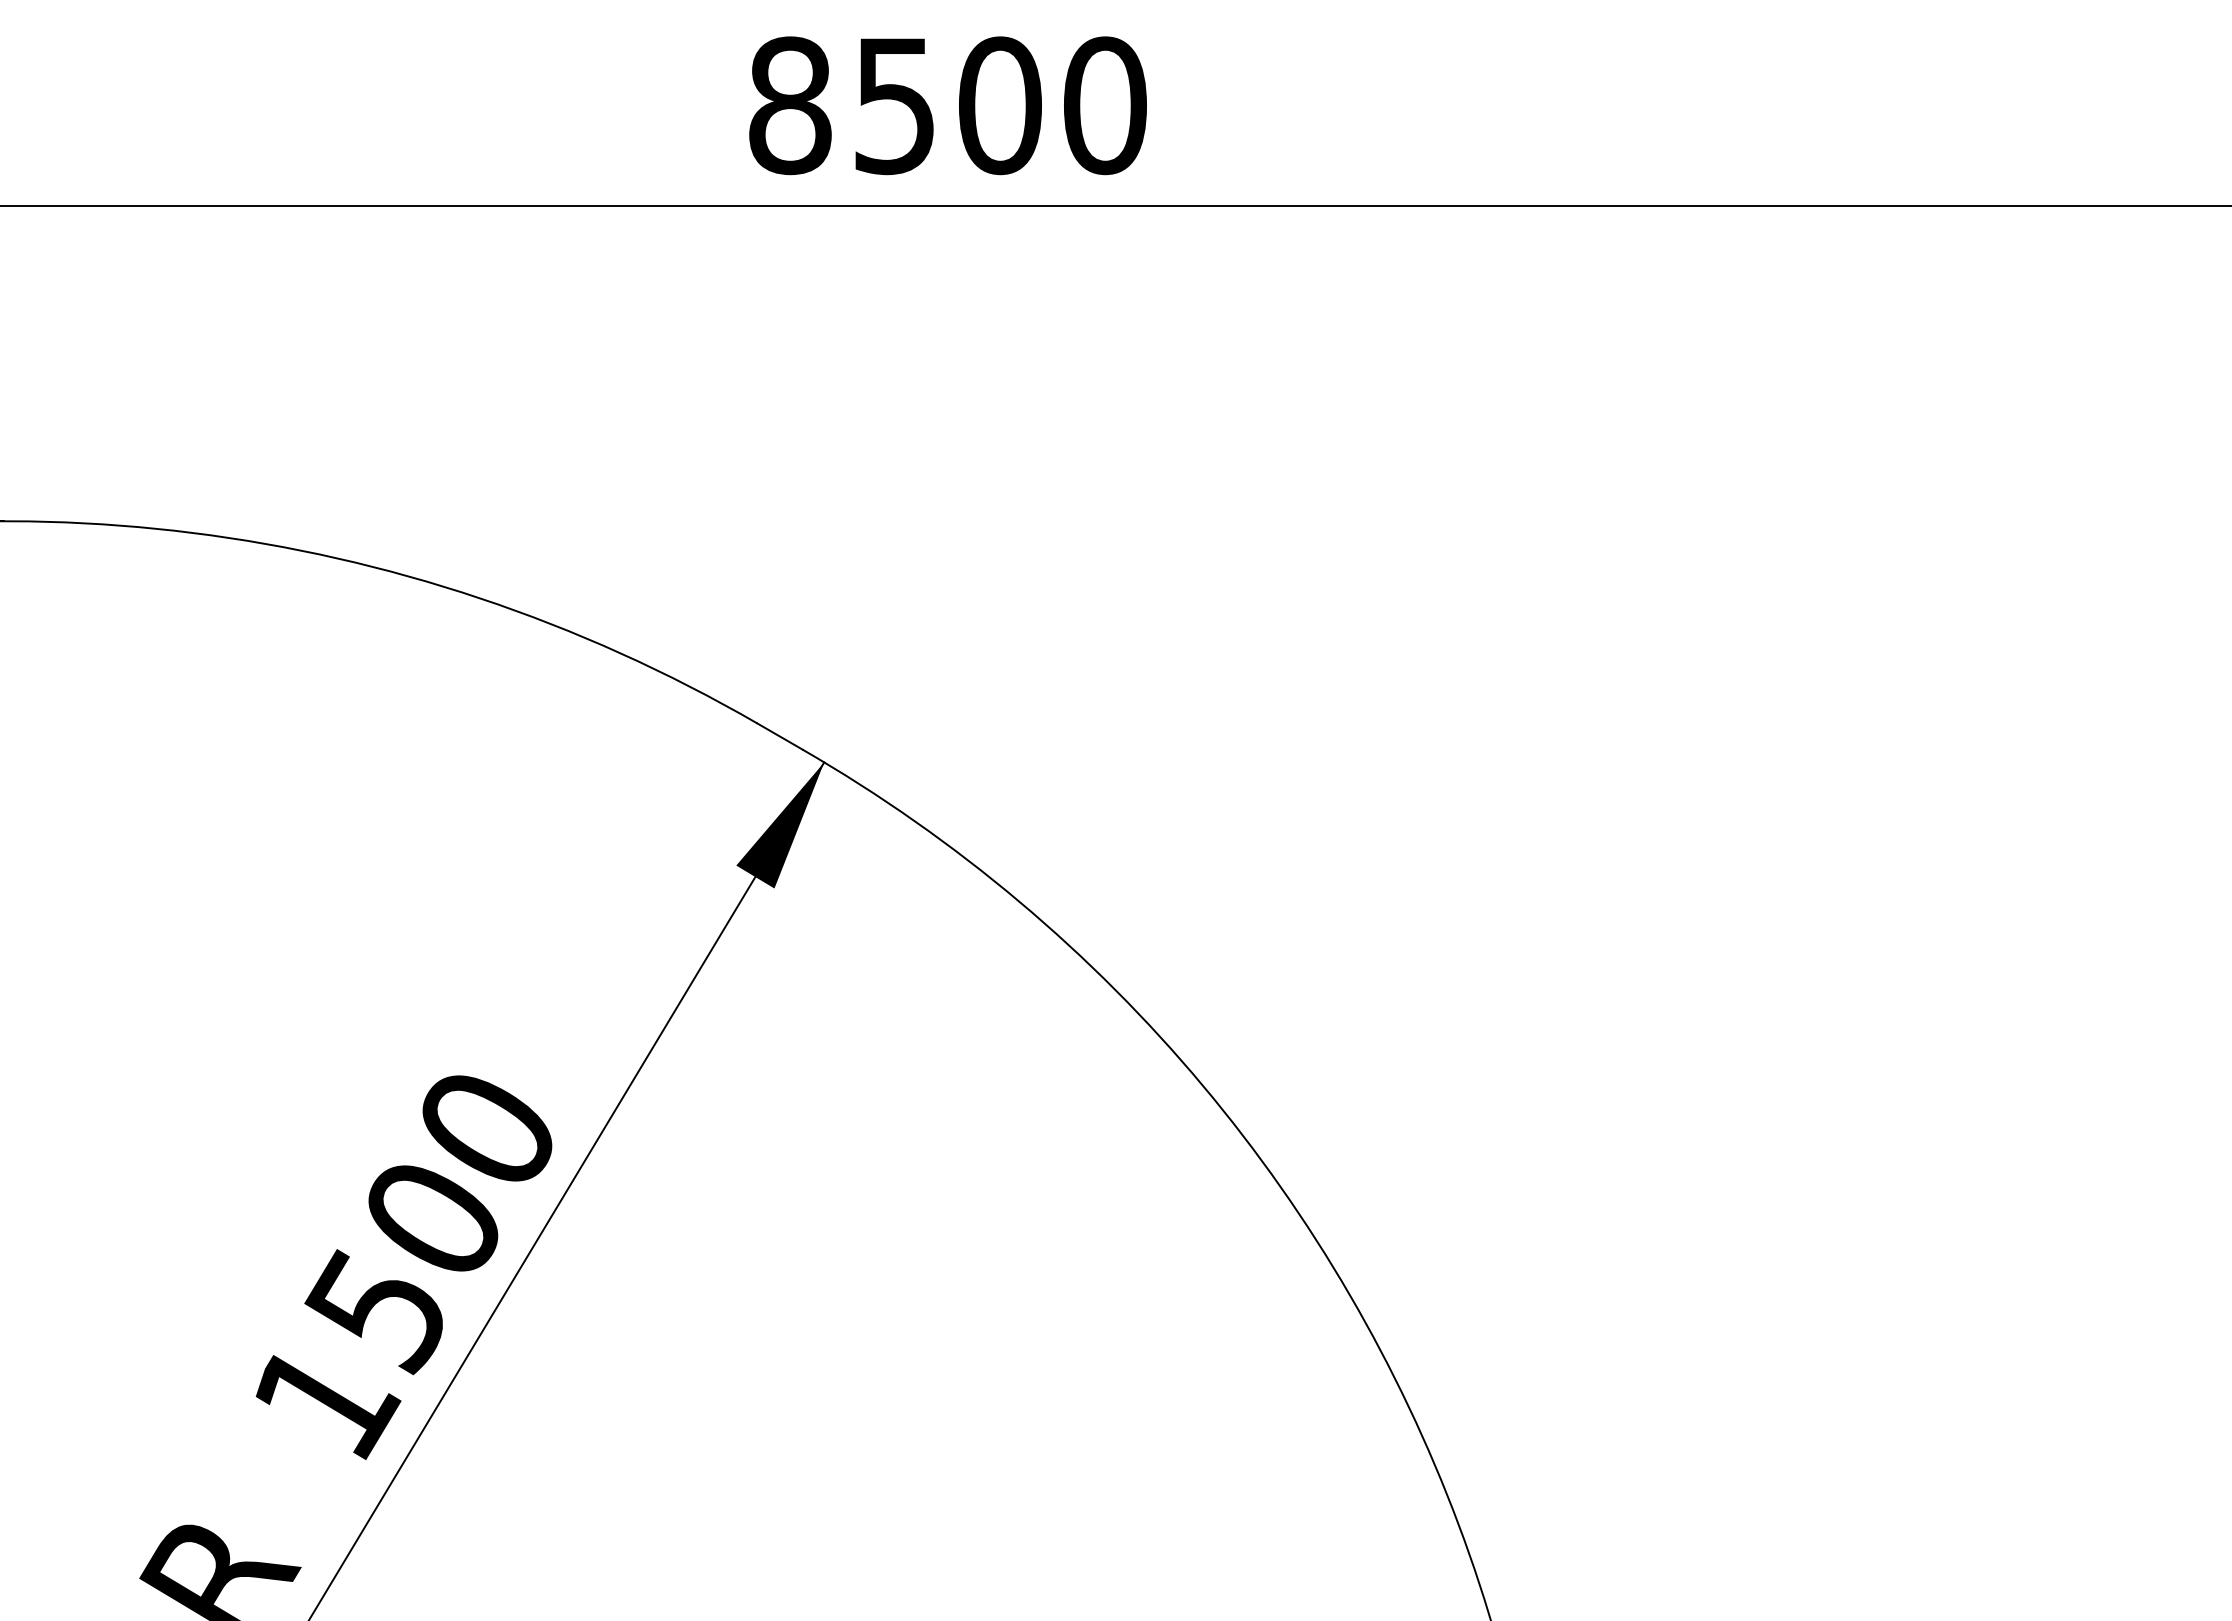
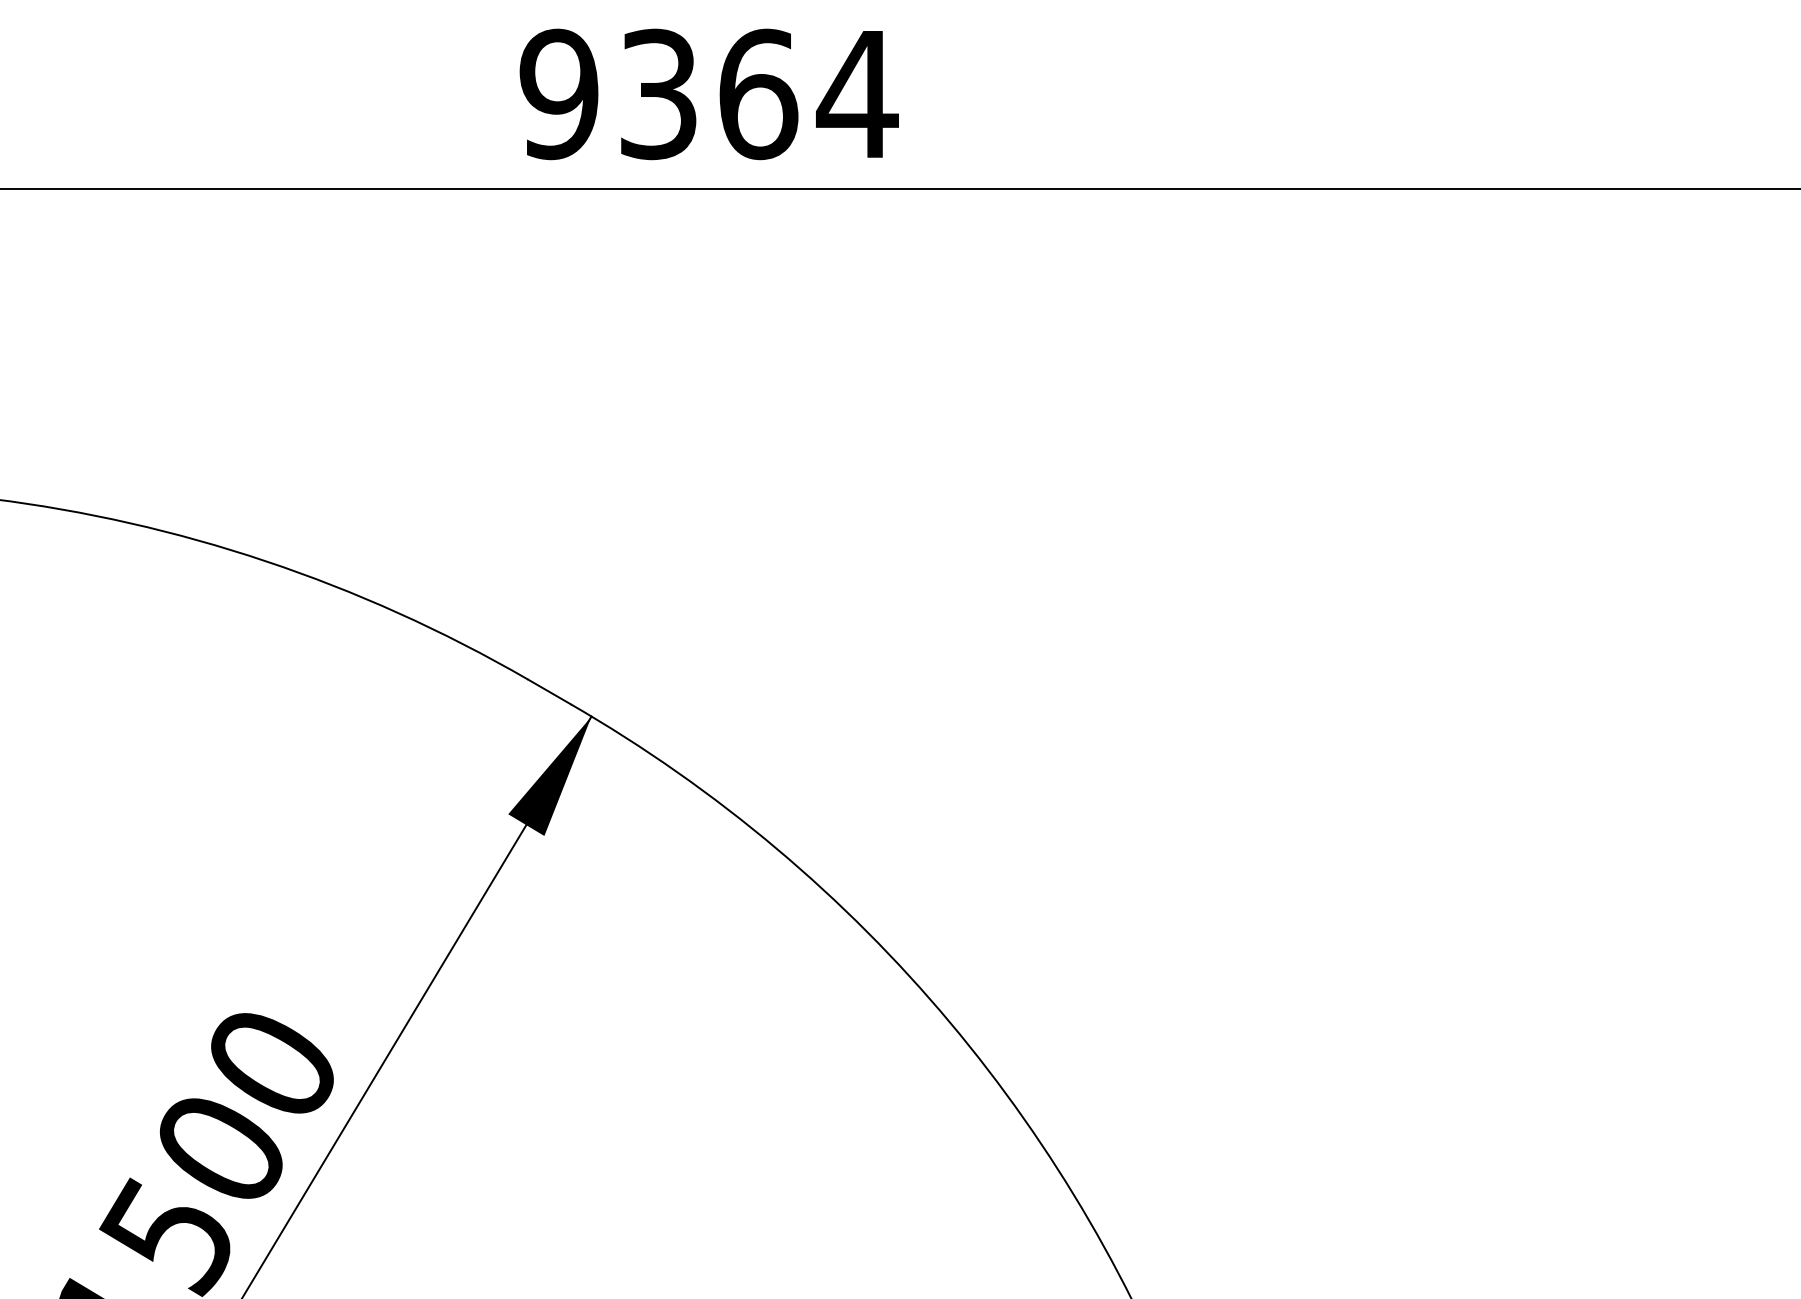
text: (948, 105) -> (709, 94), 8500 -> 9364

